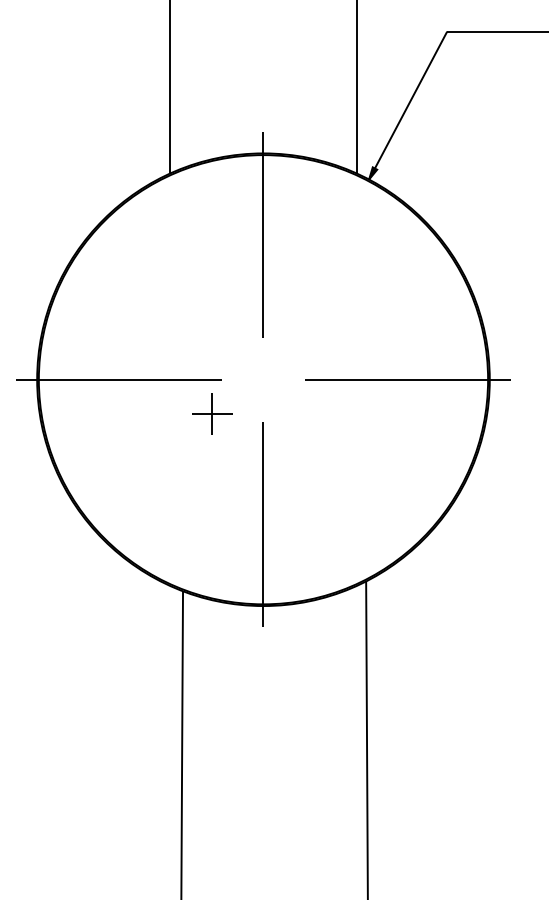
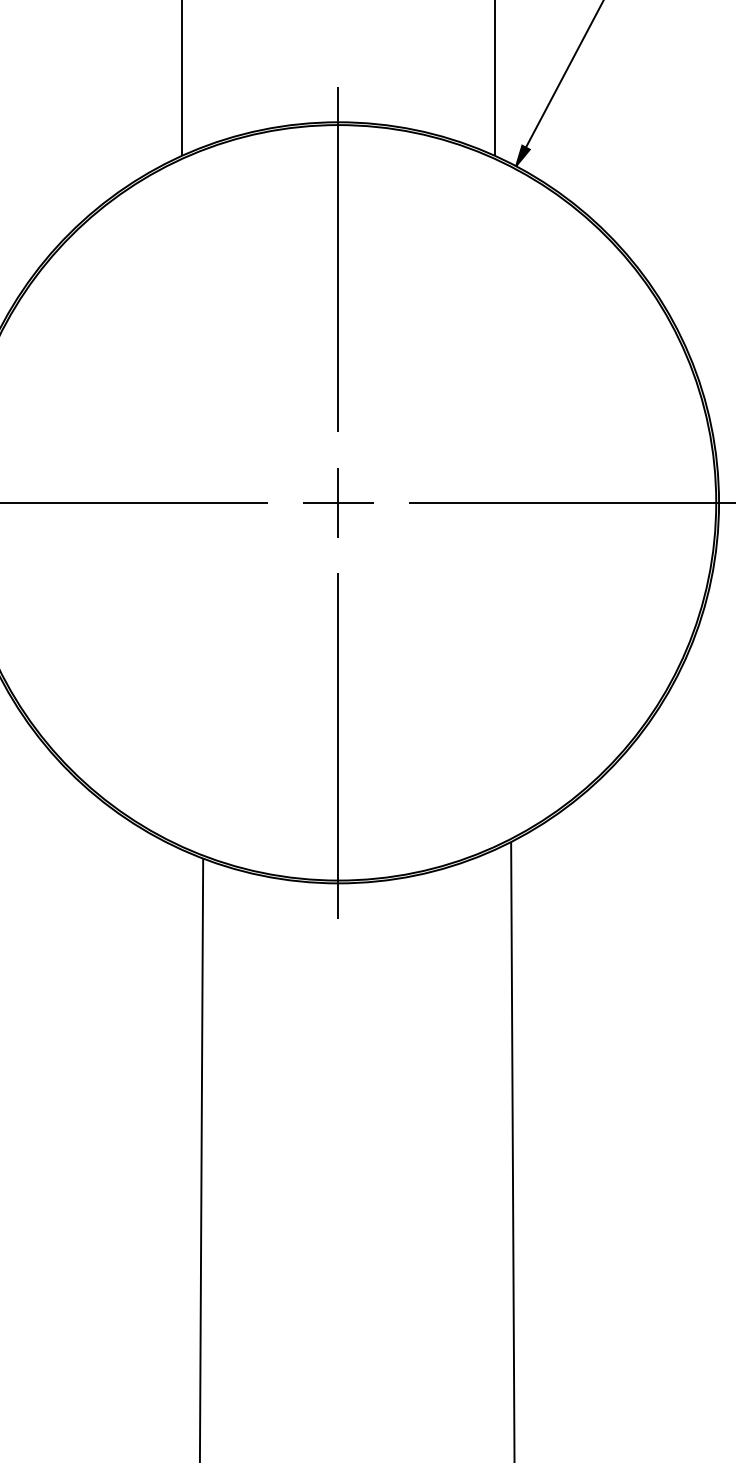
part: (212, 413) -> (338, 502), moved

